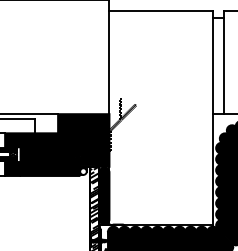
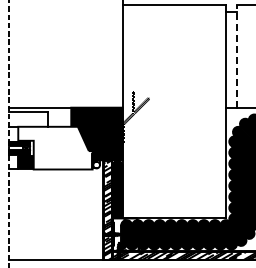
line: (223, 63) -> (236, 56), solid -> dashed
fill: (42, 154) -> (55, 147), removed

